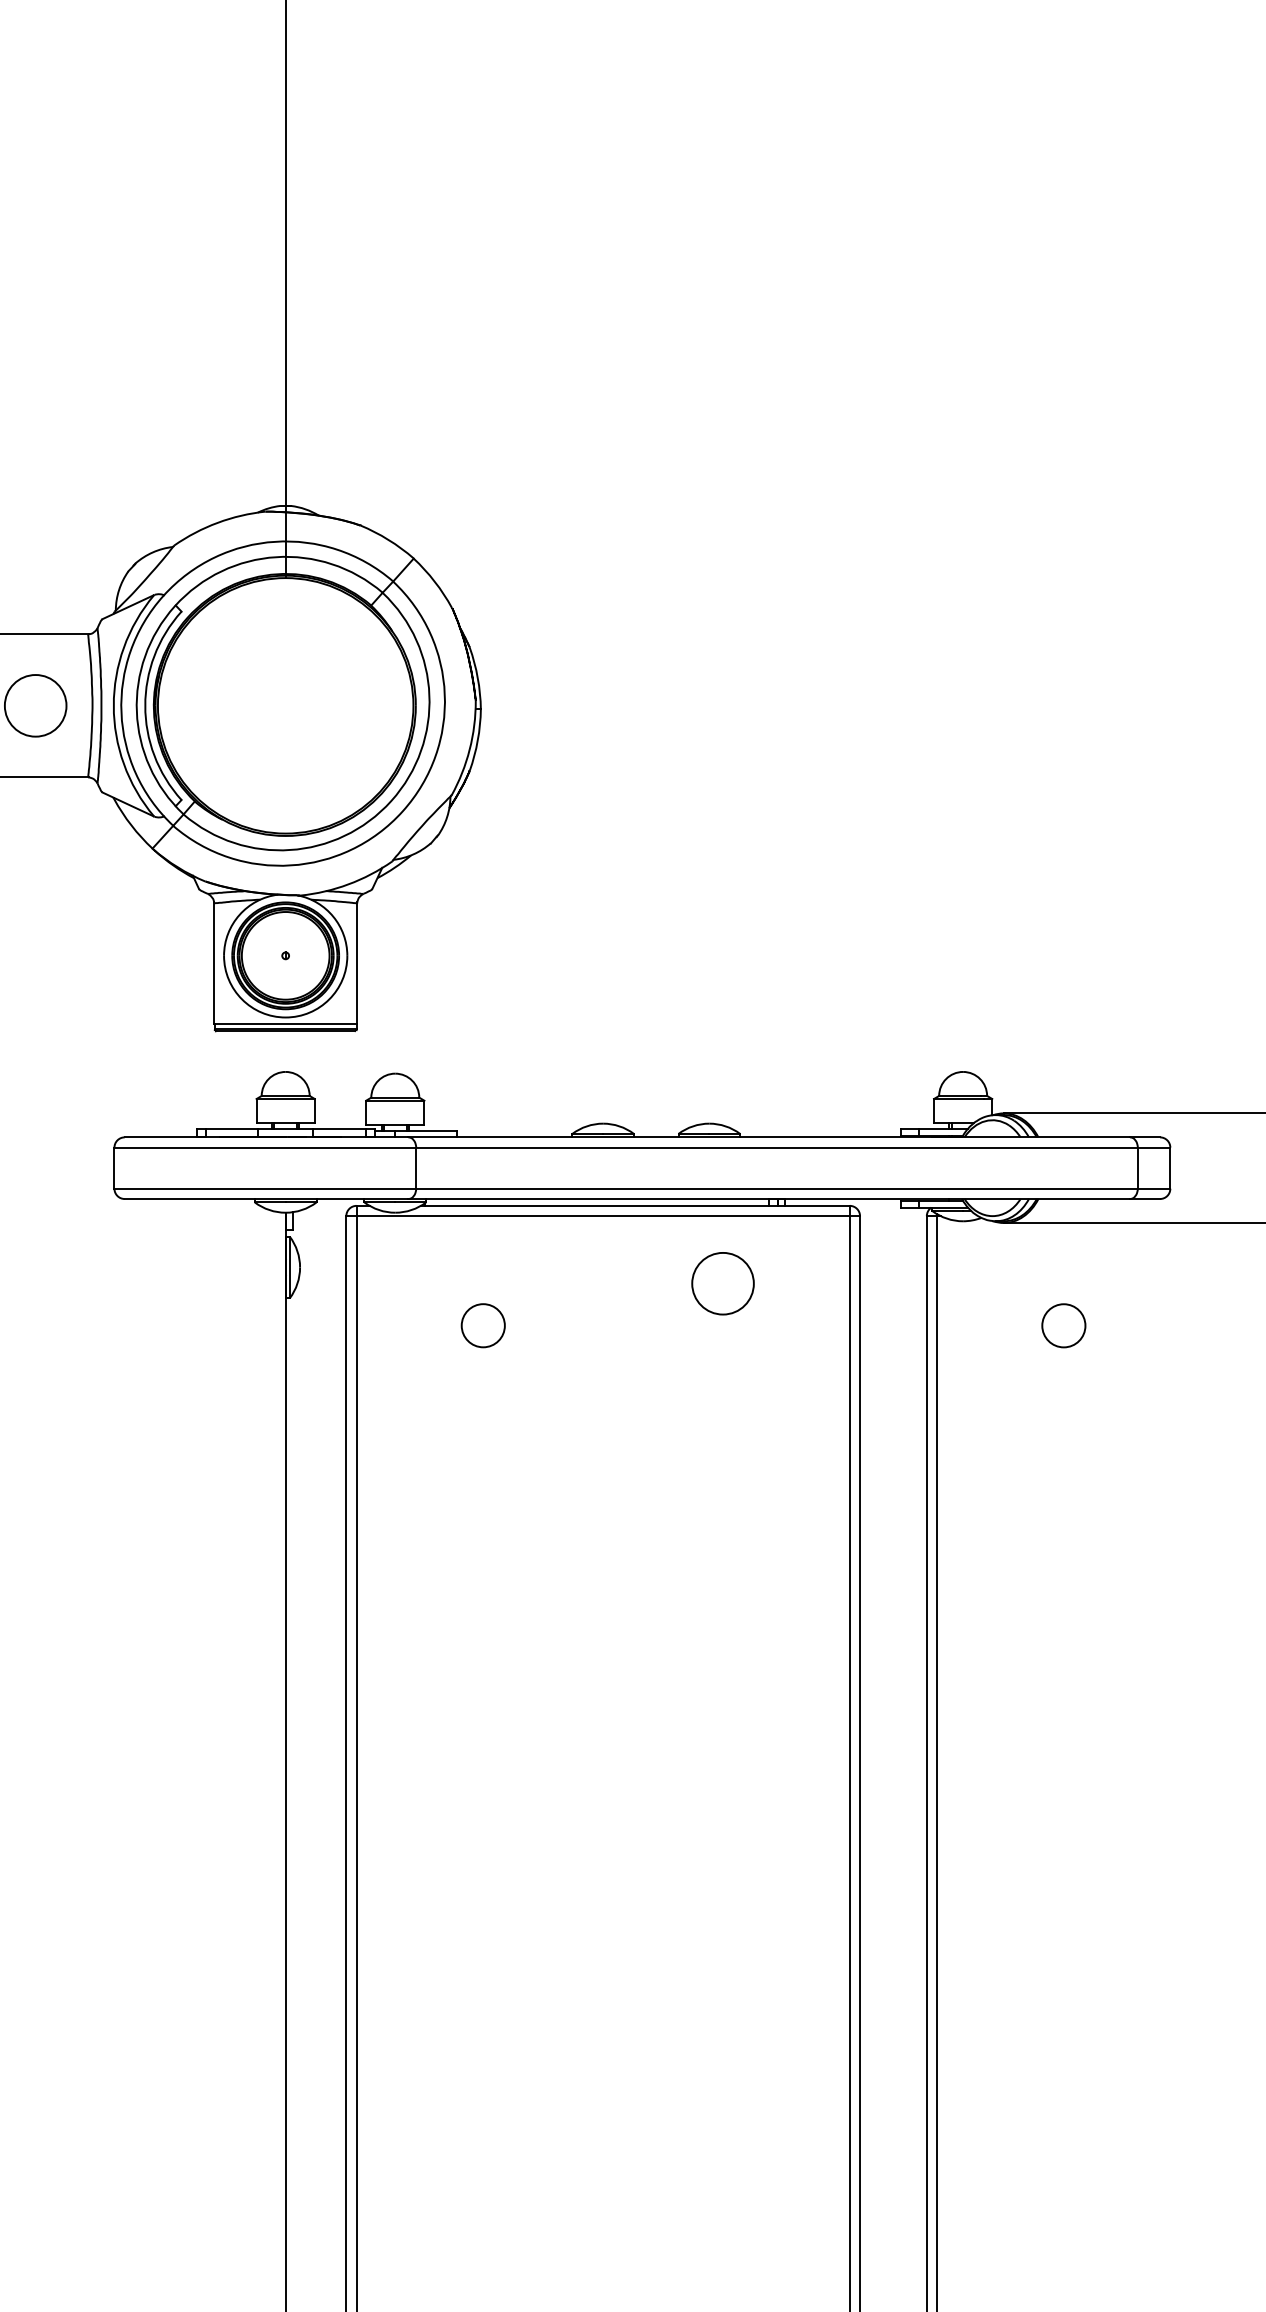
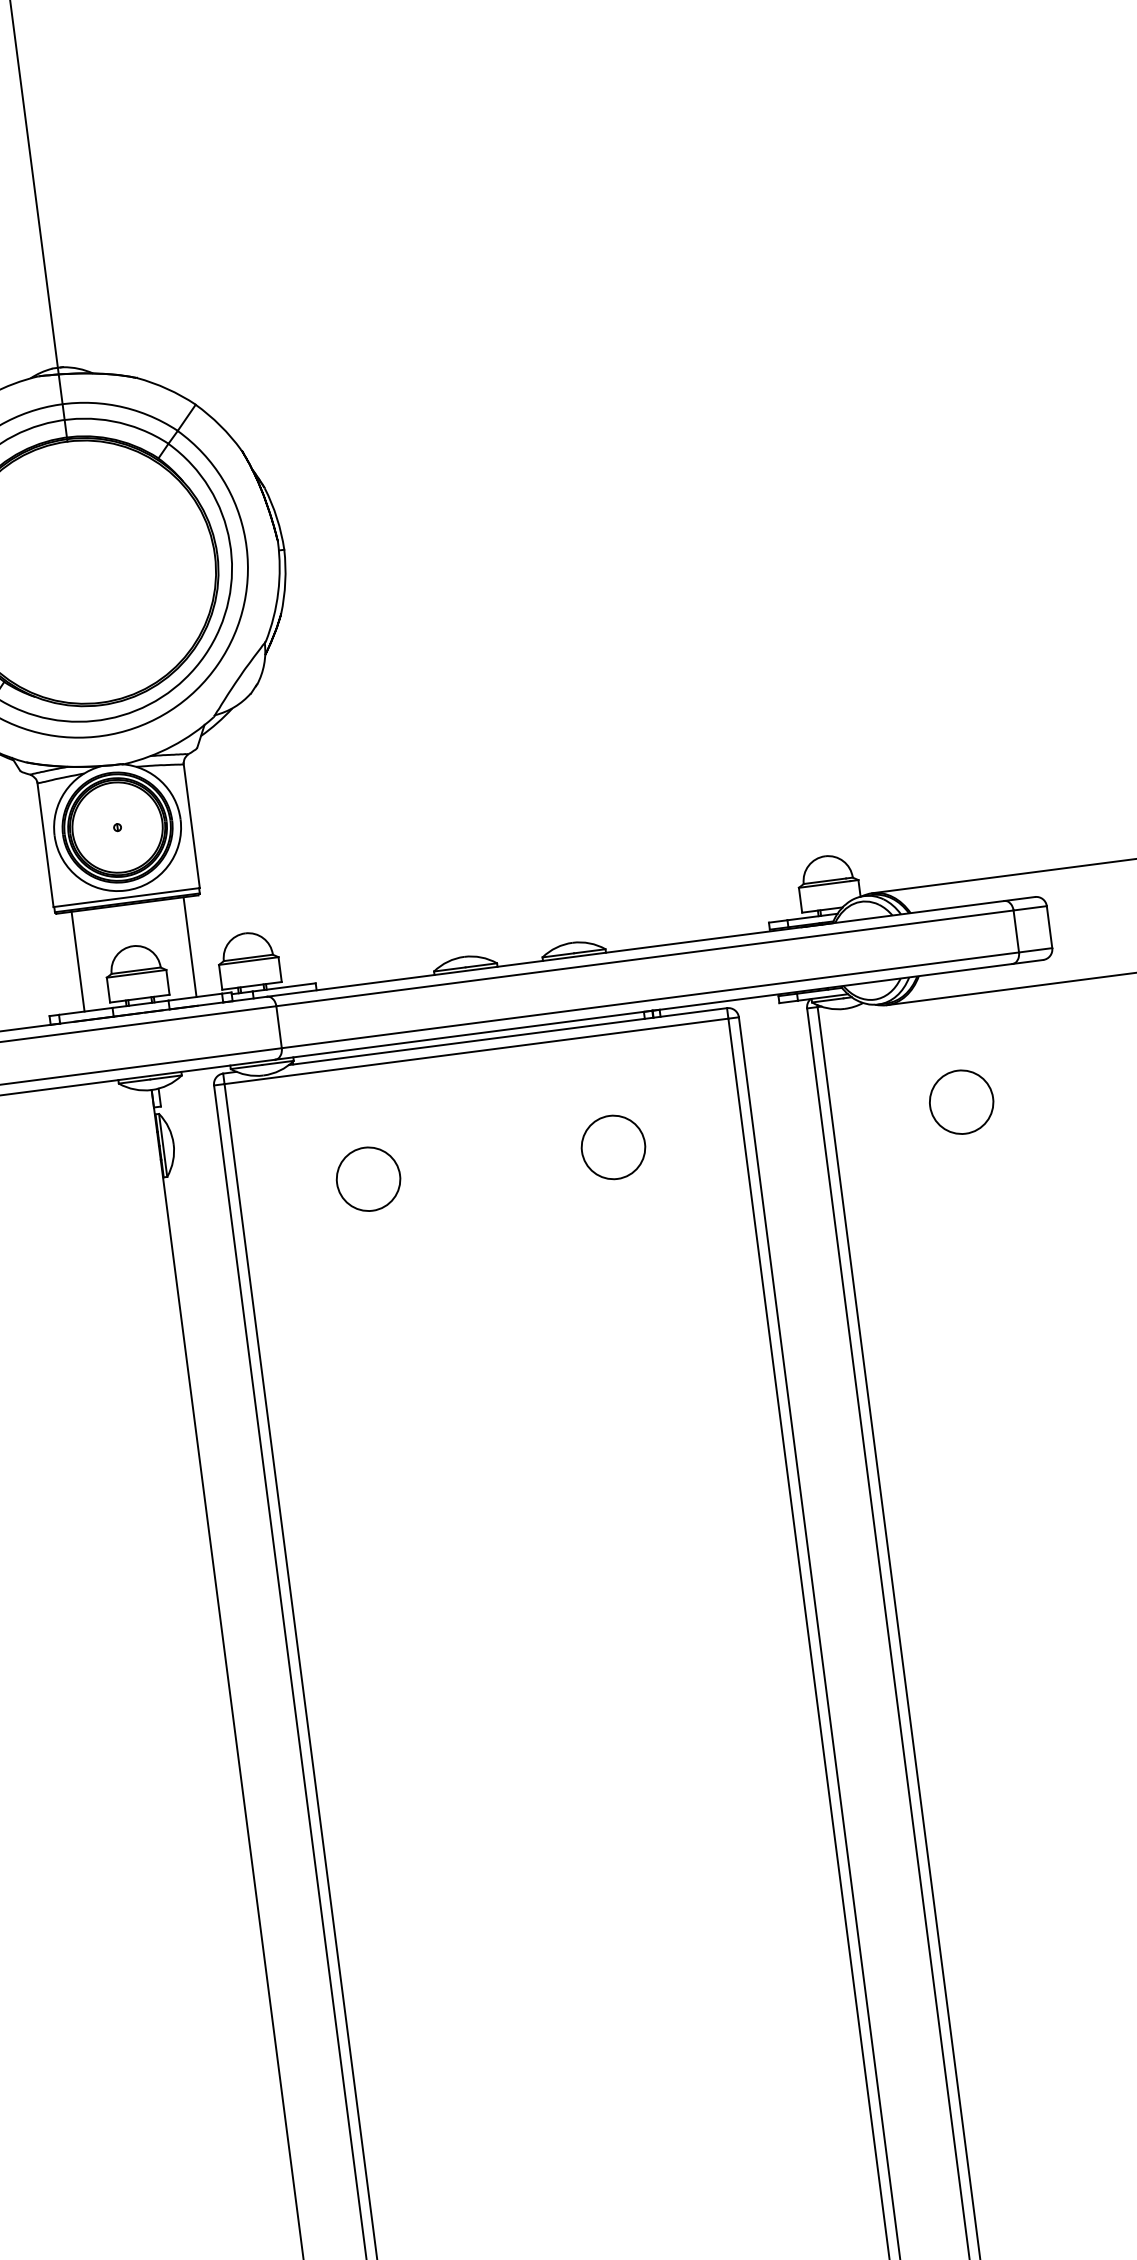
line: (230, 1079) -> (77, 961), added
line: (340, 1079) -> (190, 946), added
circle: (722, 1283) -> (612, 1147), moved
circle: (483, 1325) -> (368, 1178), size x1.43
circle: (1063, 1325) -> (961, 1102), size x1.43

